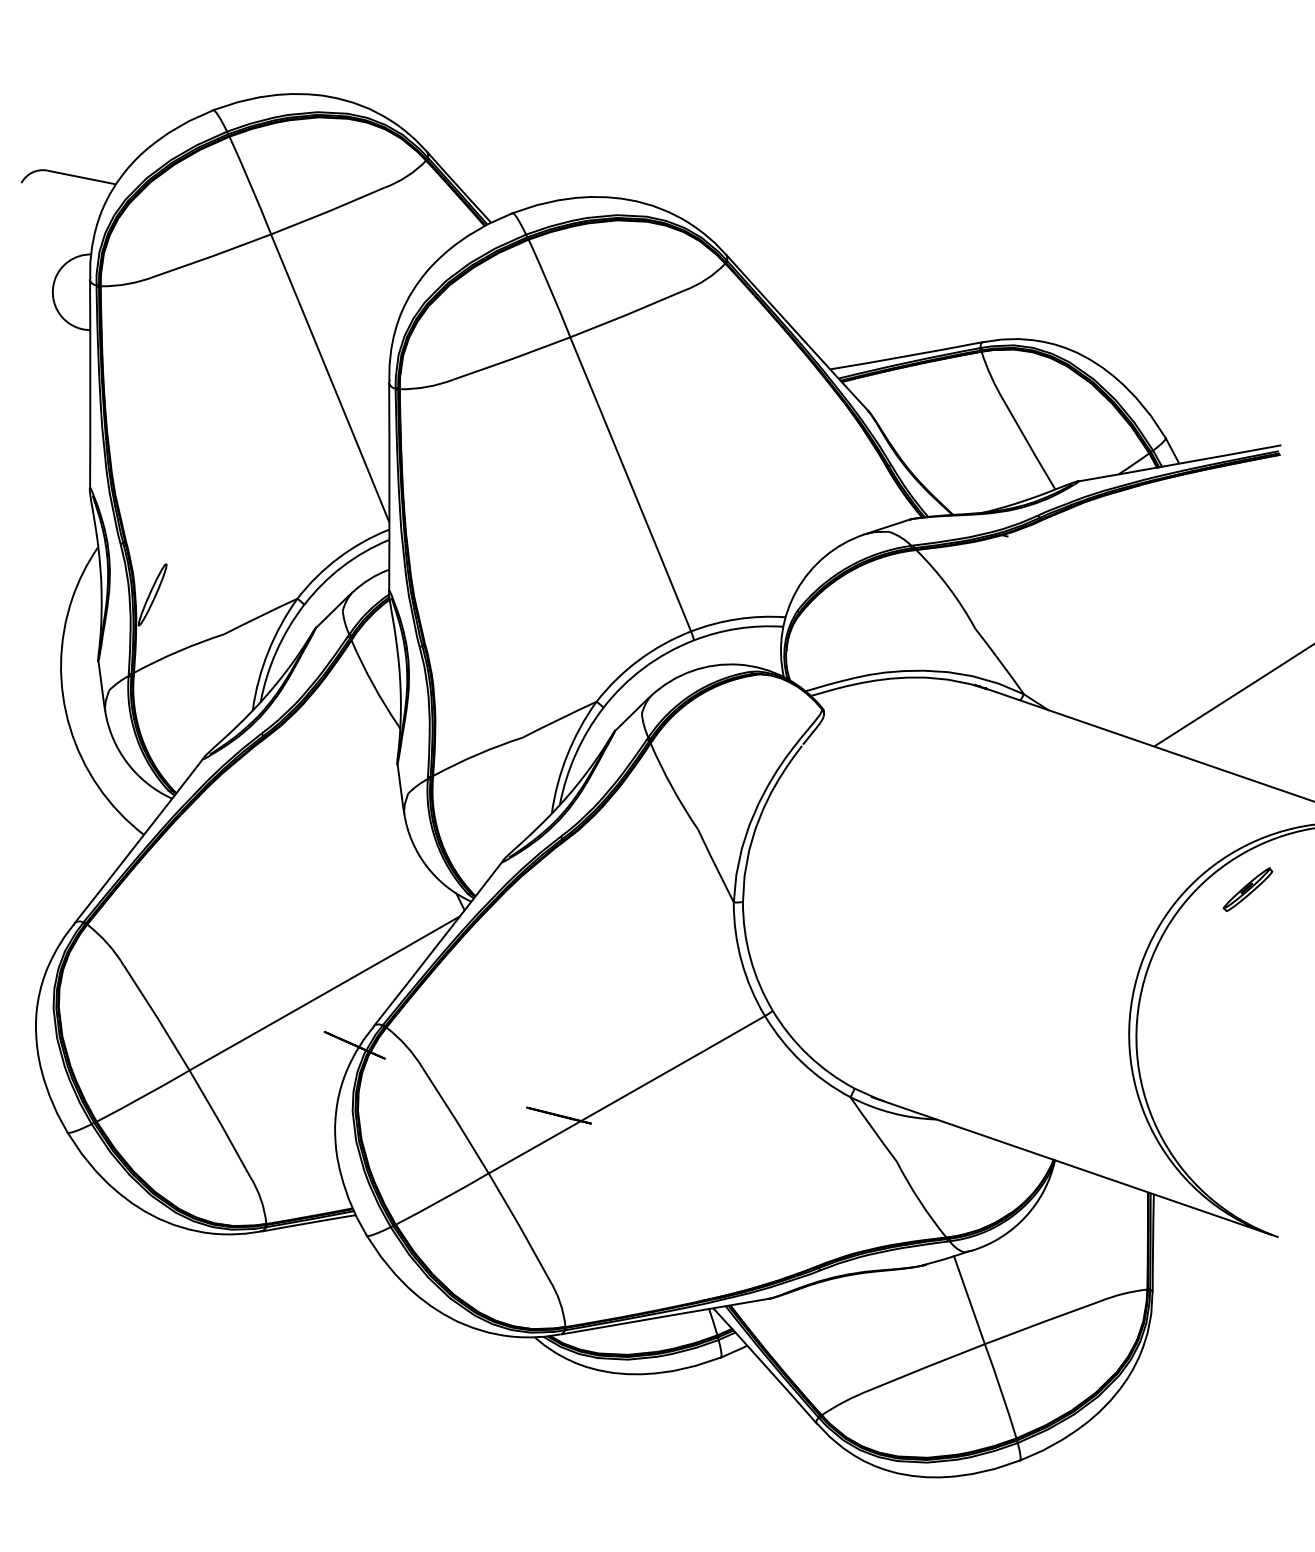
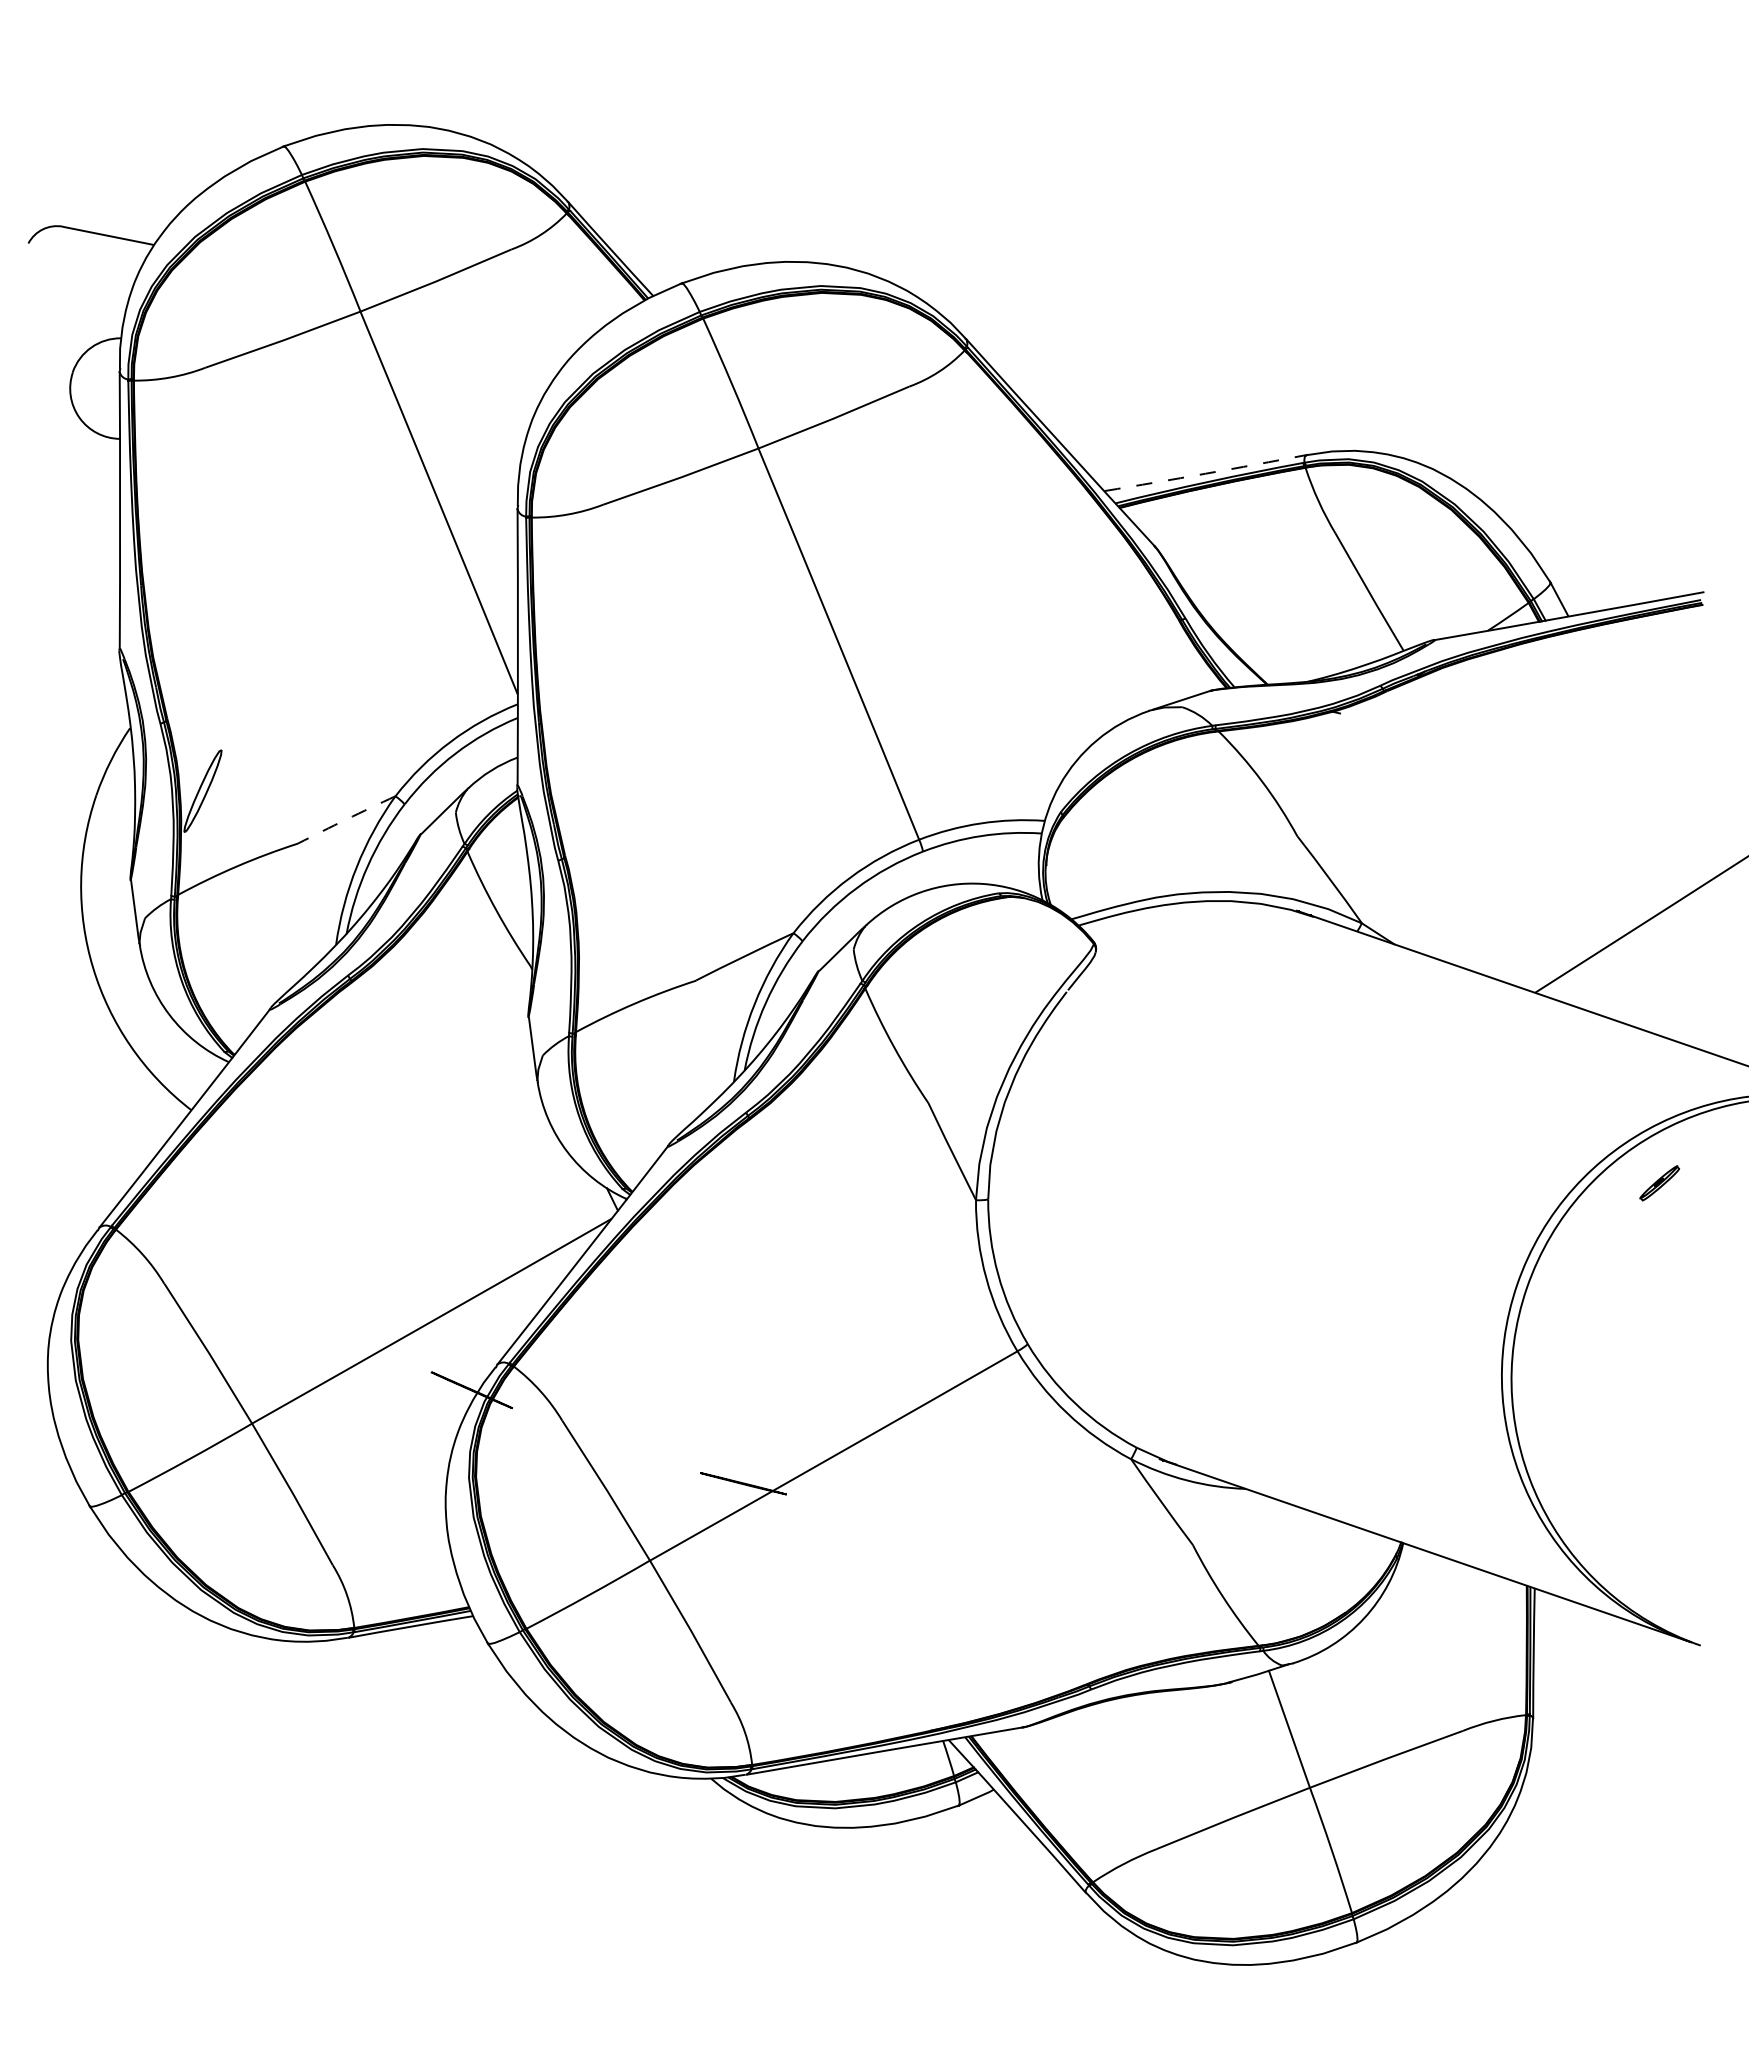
arc: (906, 356) -> (1205, 473), solid -> dashed
arc: (260, 616) -> (346, 819), solid -> dashed
part: (1247, 889) -> (1659, 1183), size x0.6

